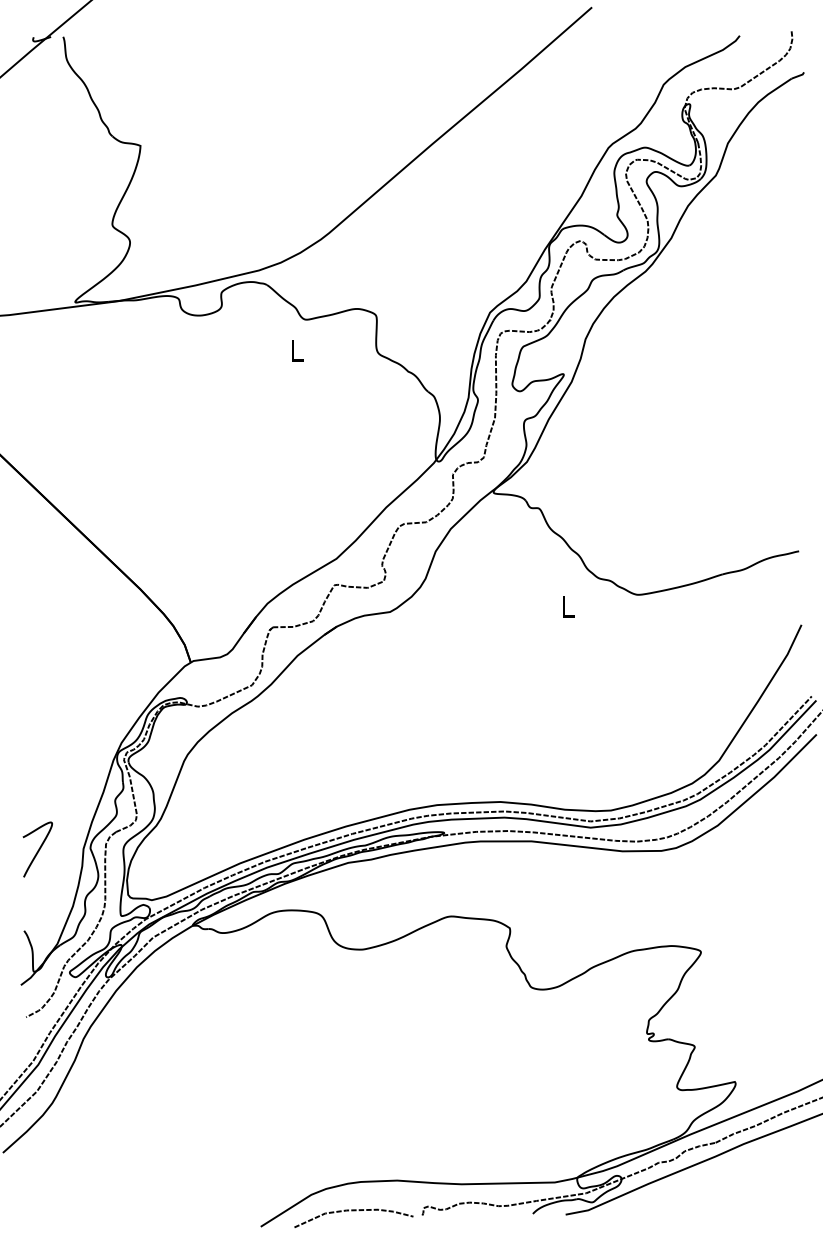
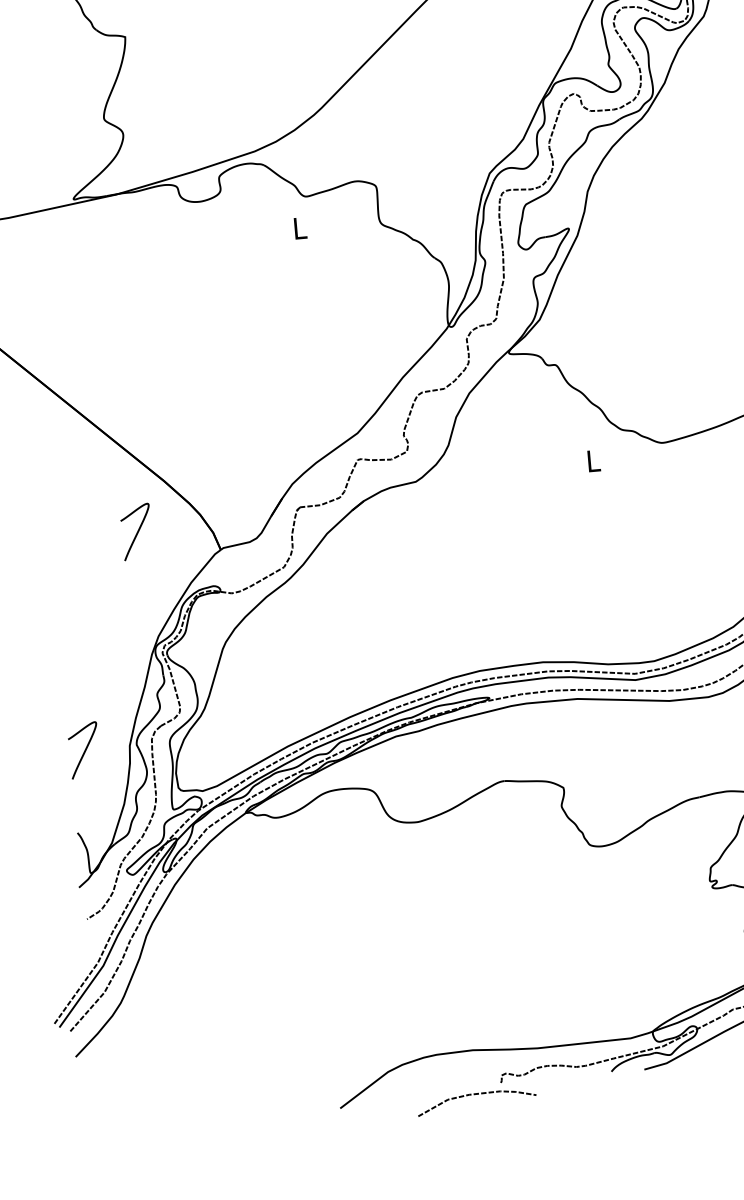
curve: (109, 637) -> (137, 531), added
curve: (353, 1211) -> (475, 1095), moved

